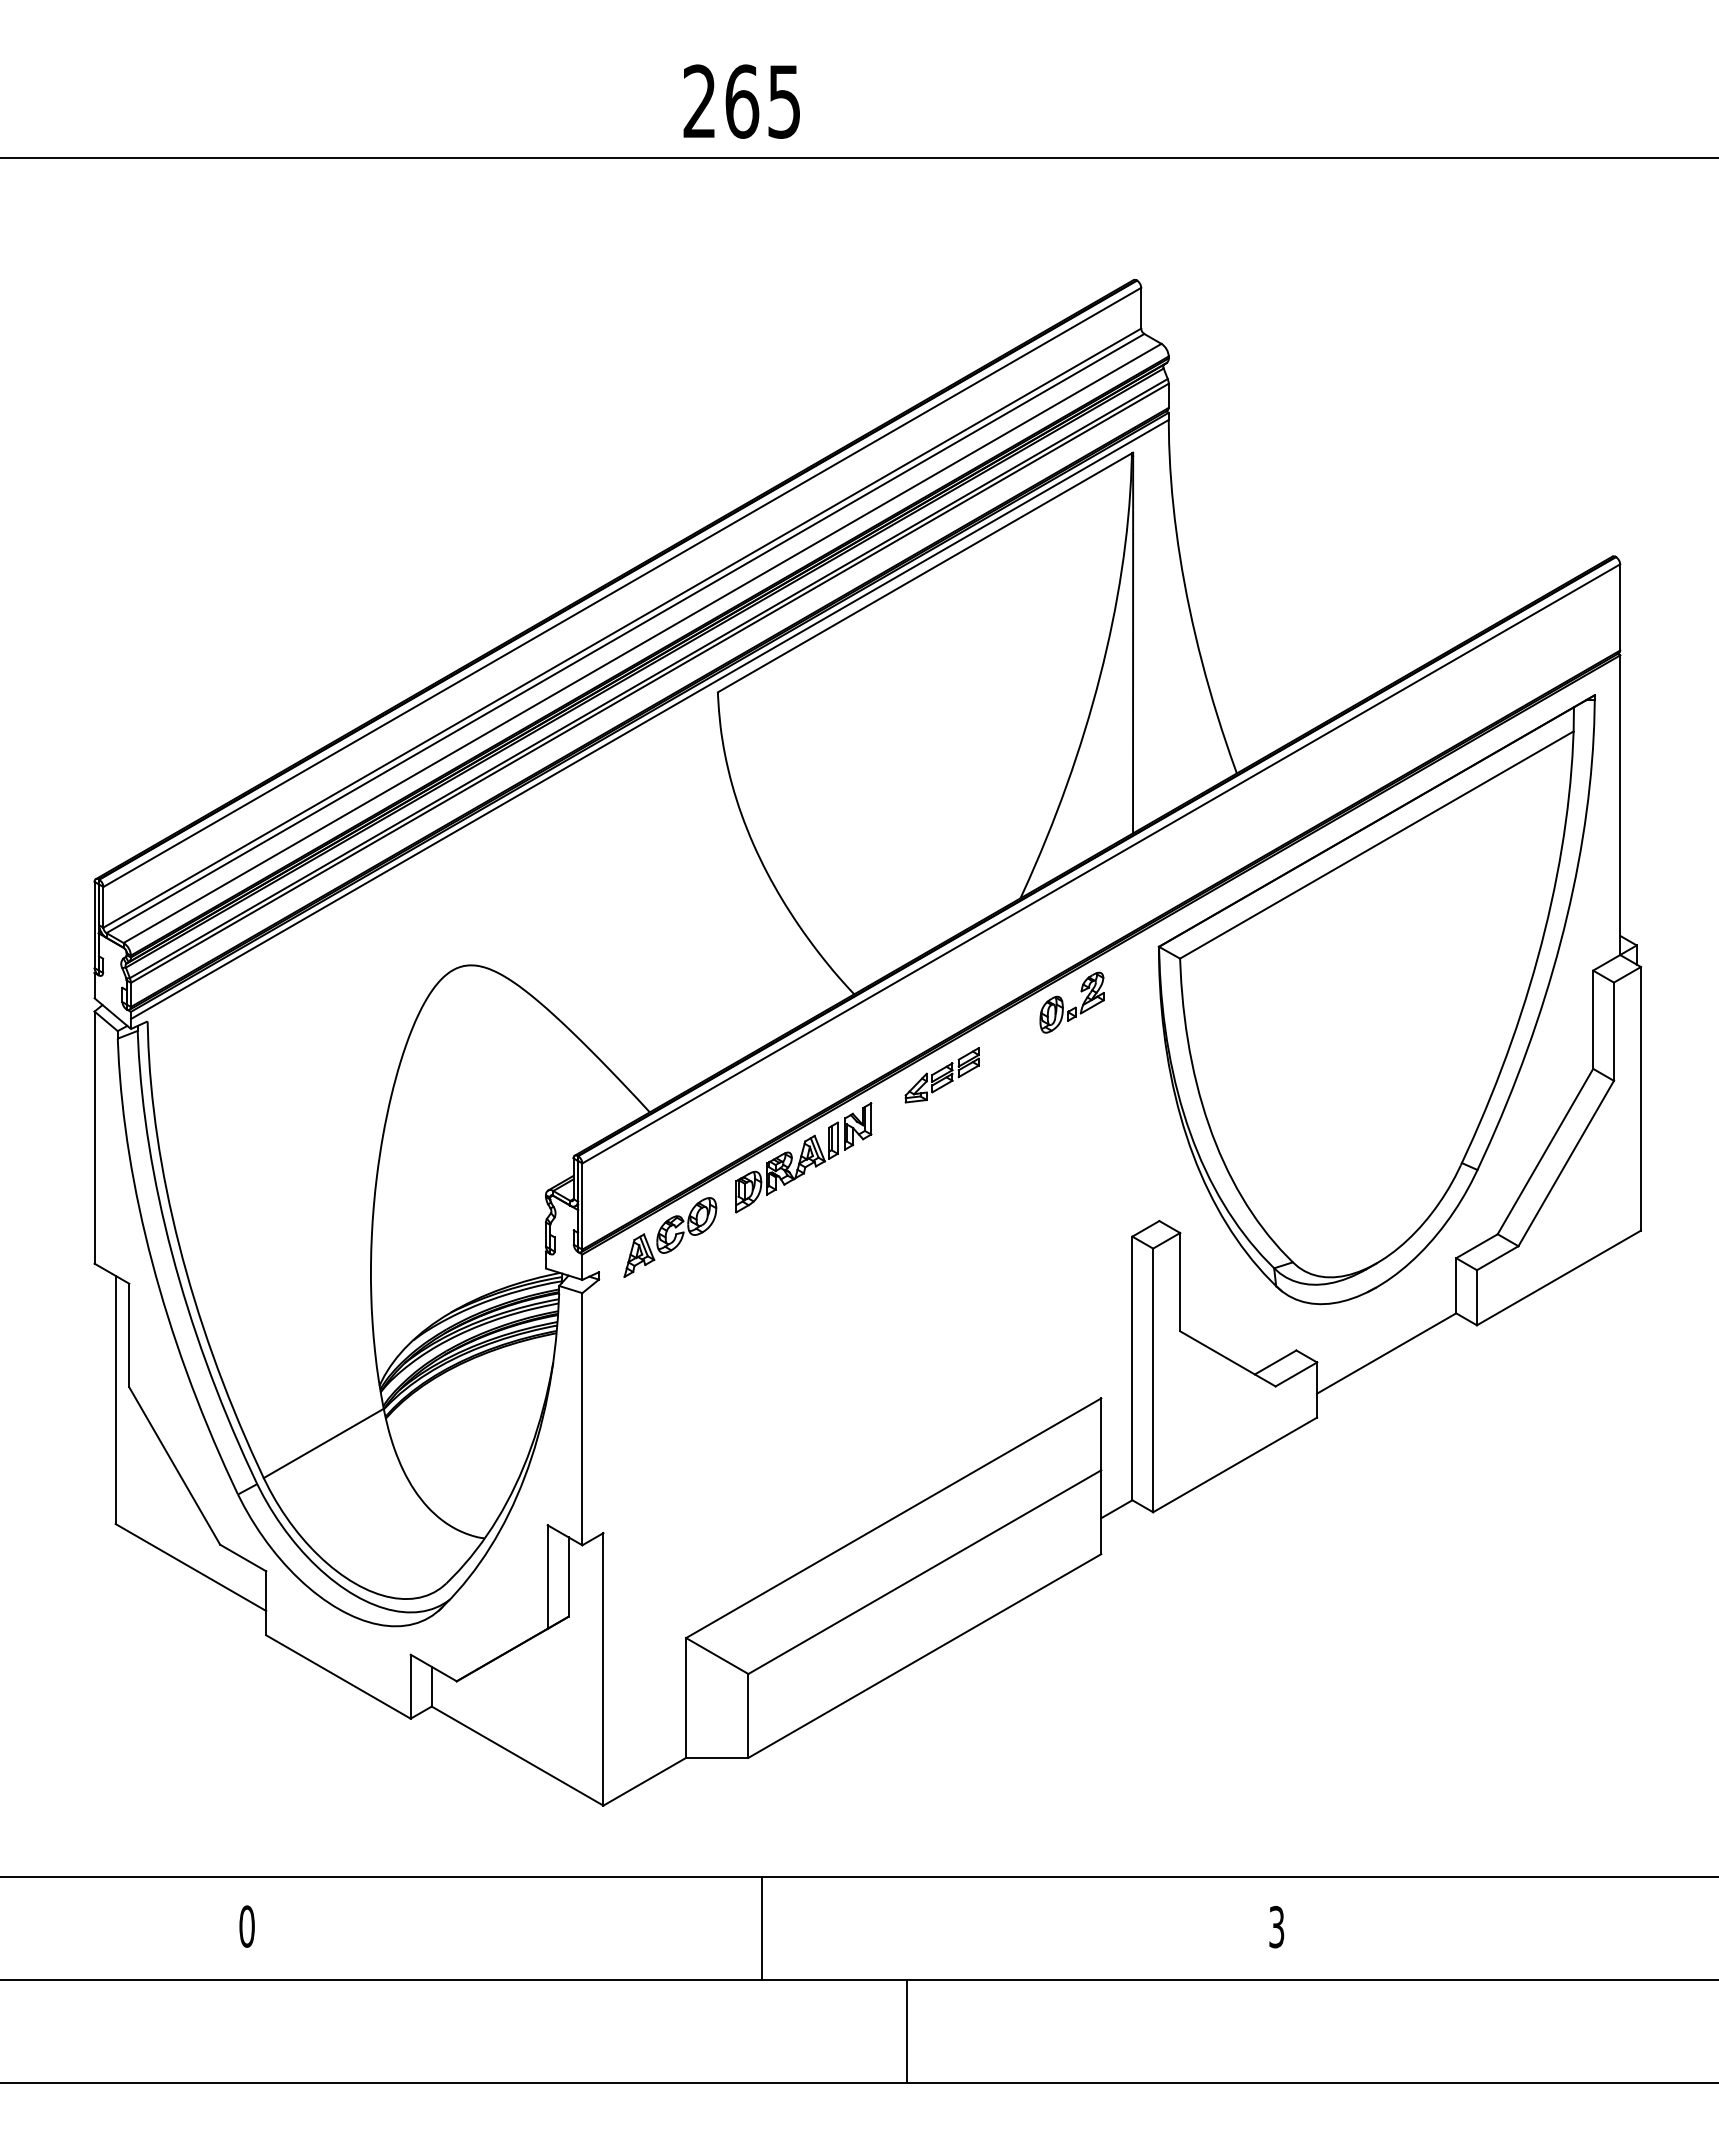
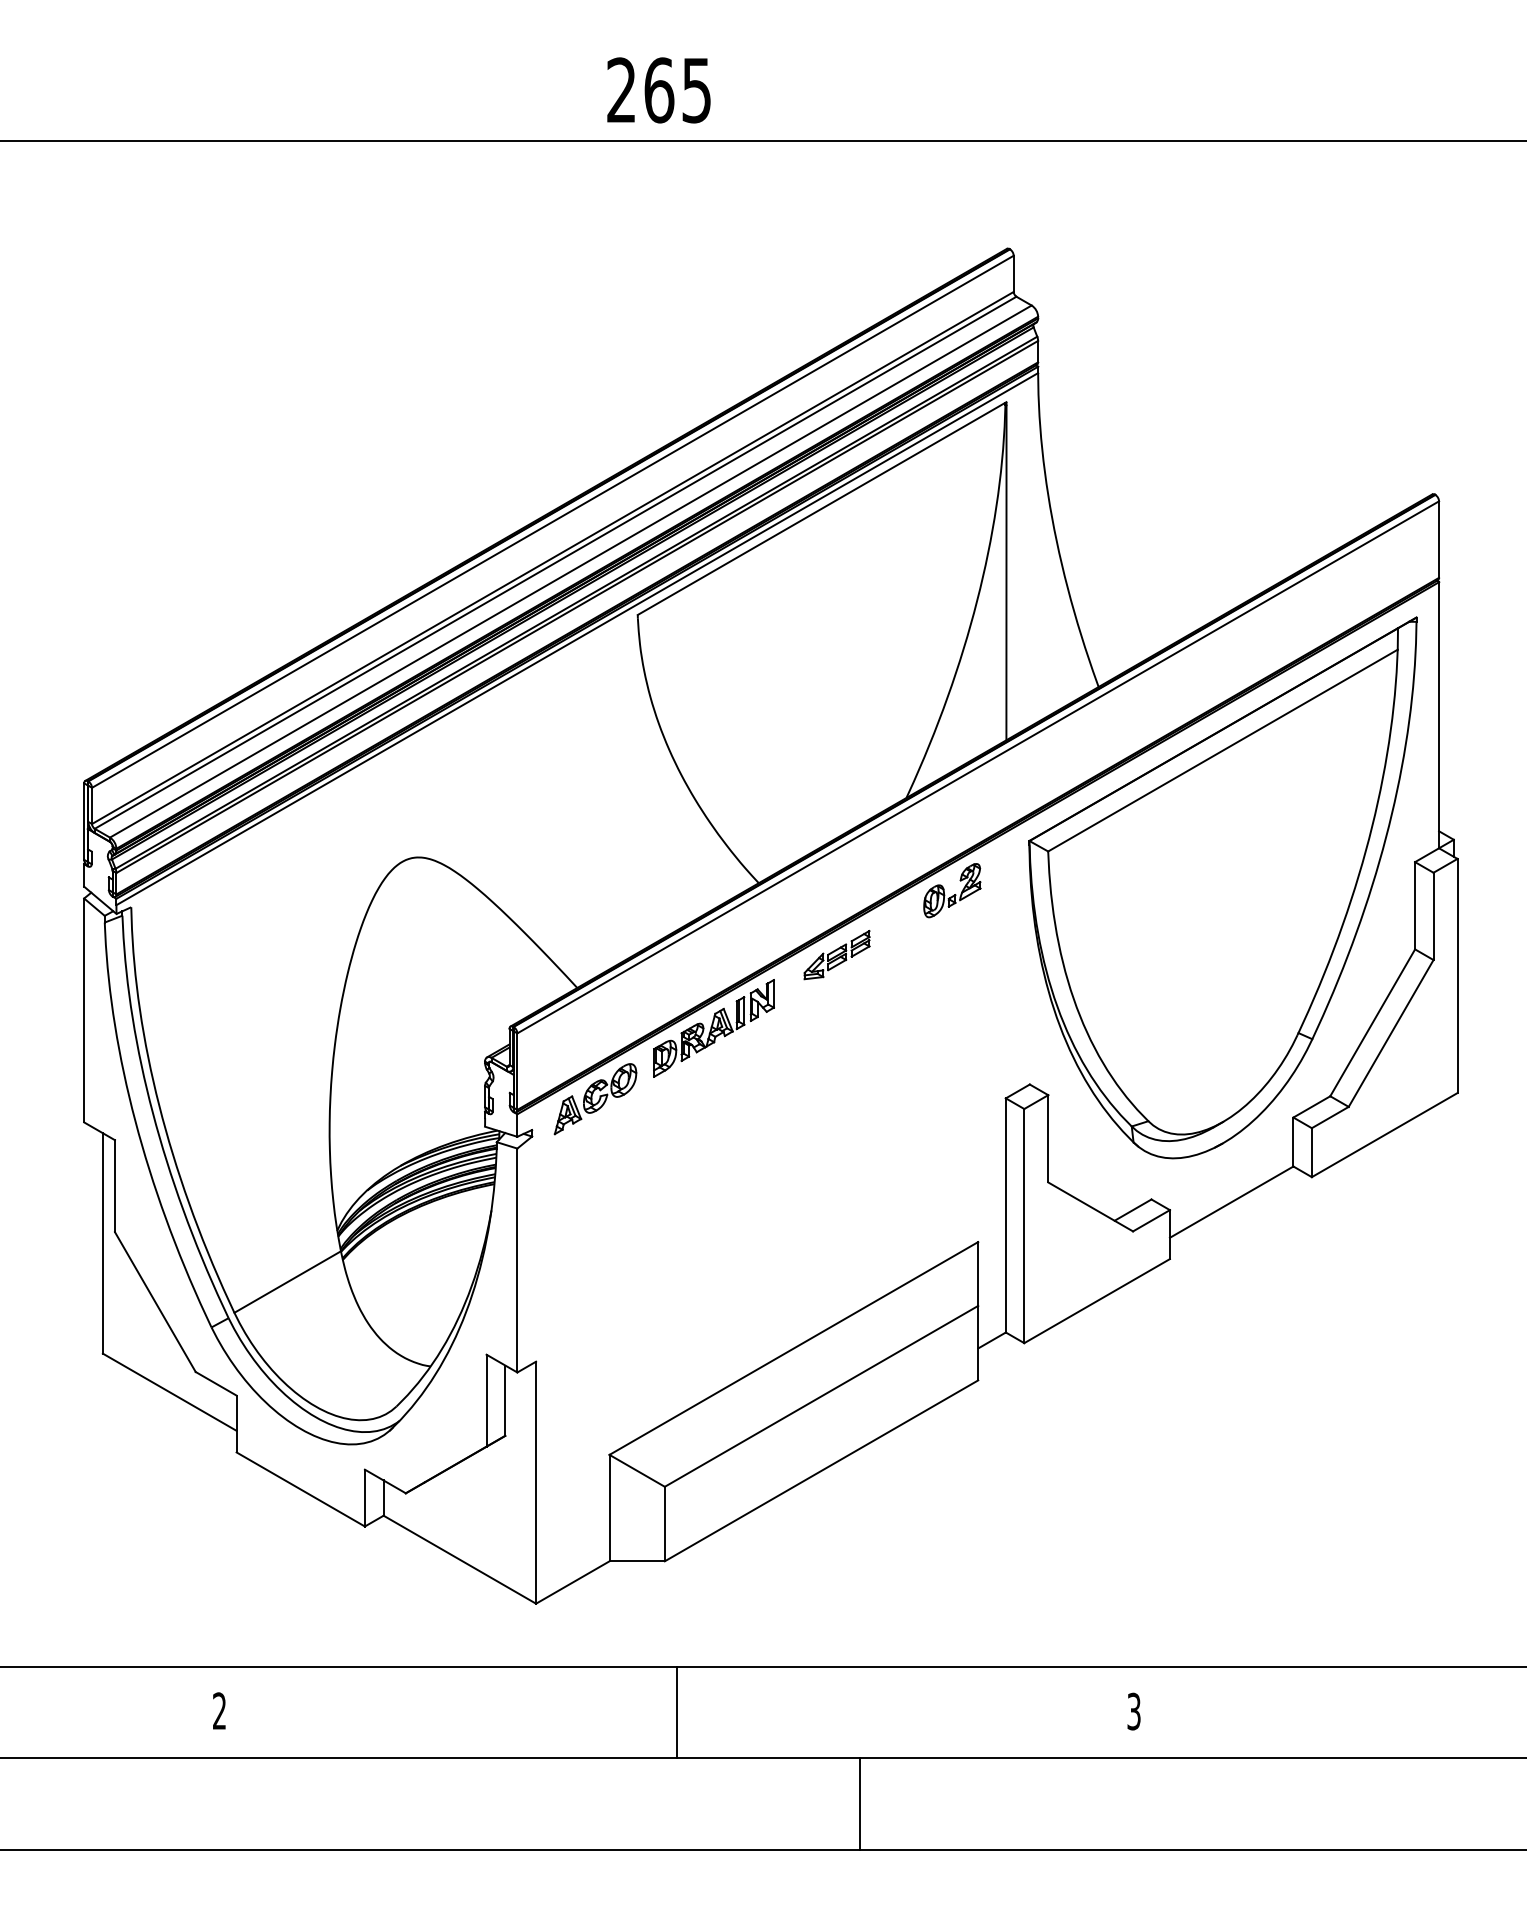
text: (246, 1926) -> (219, 1711), 0 -> 2
line: (906, 2030) -> (859, 1803), moved

